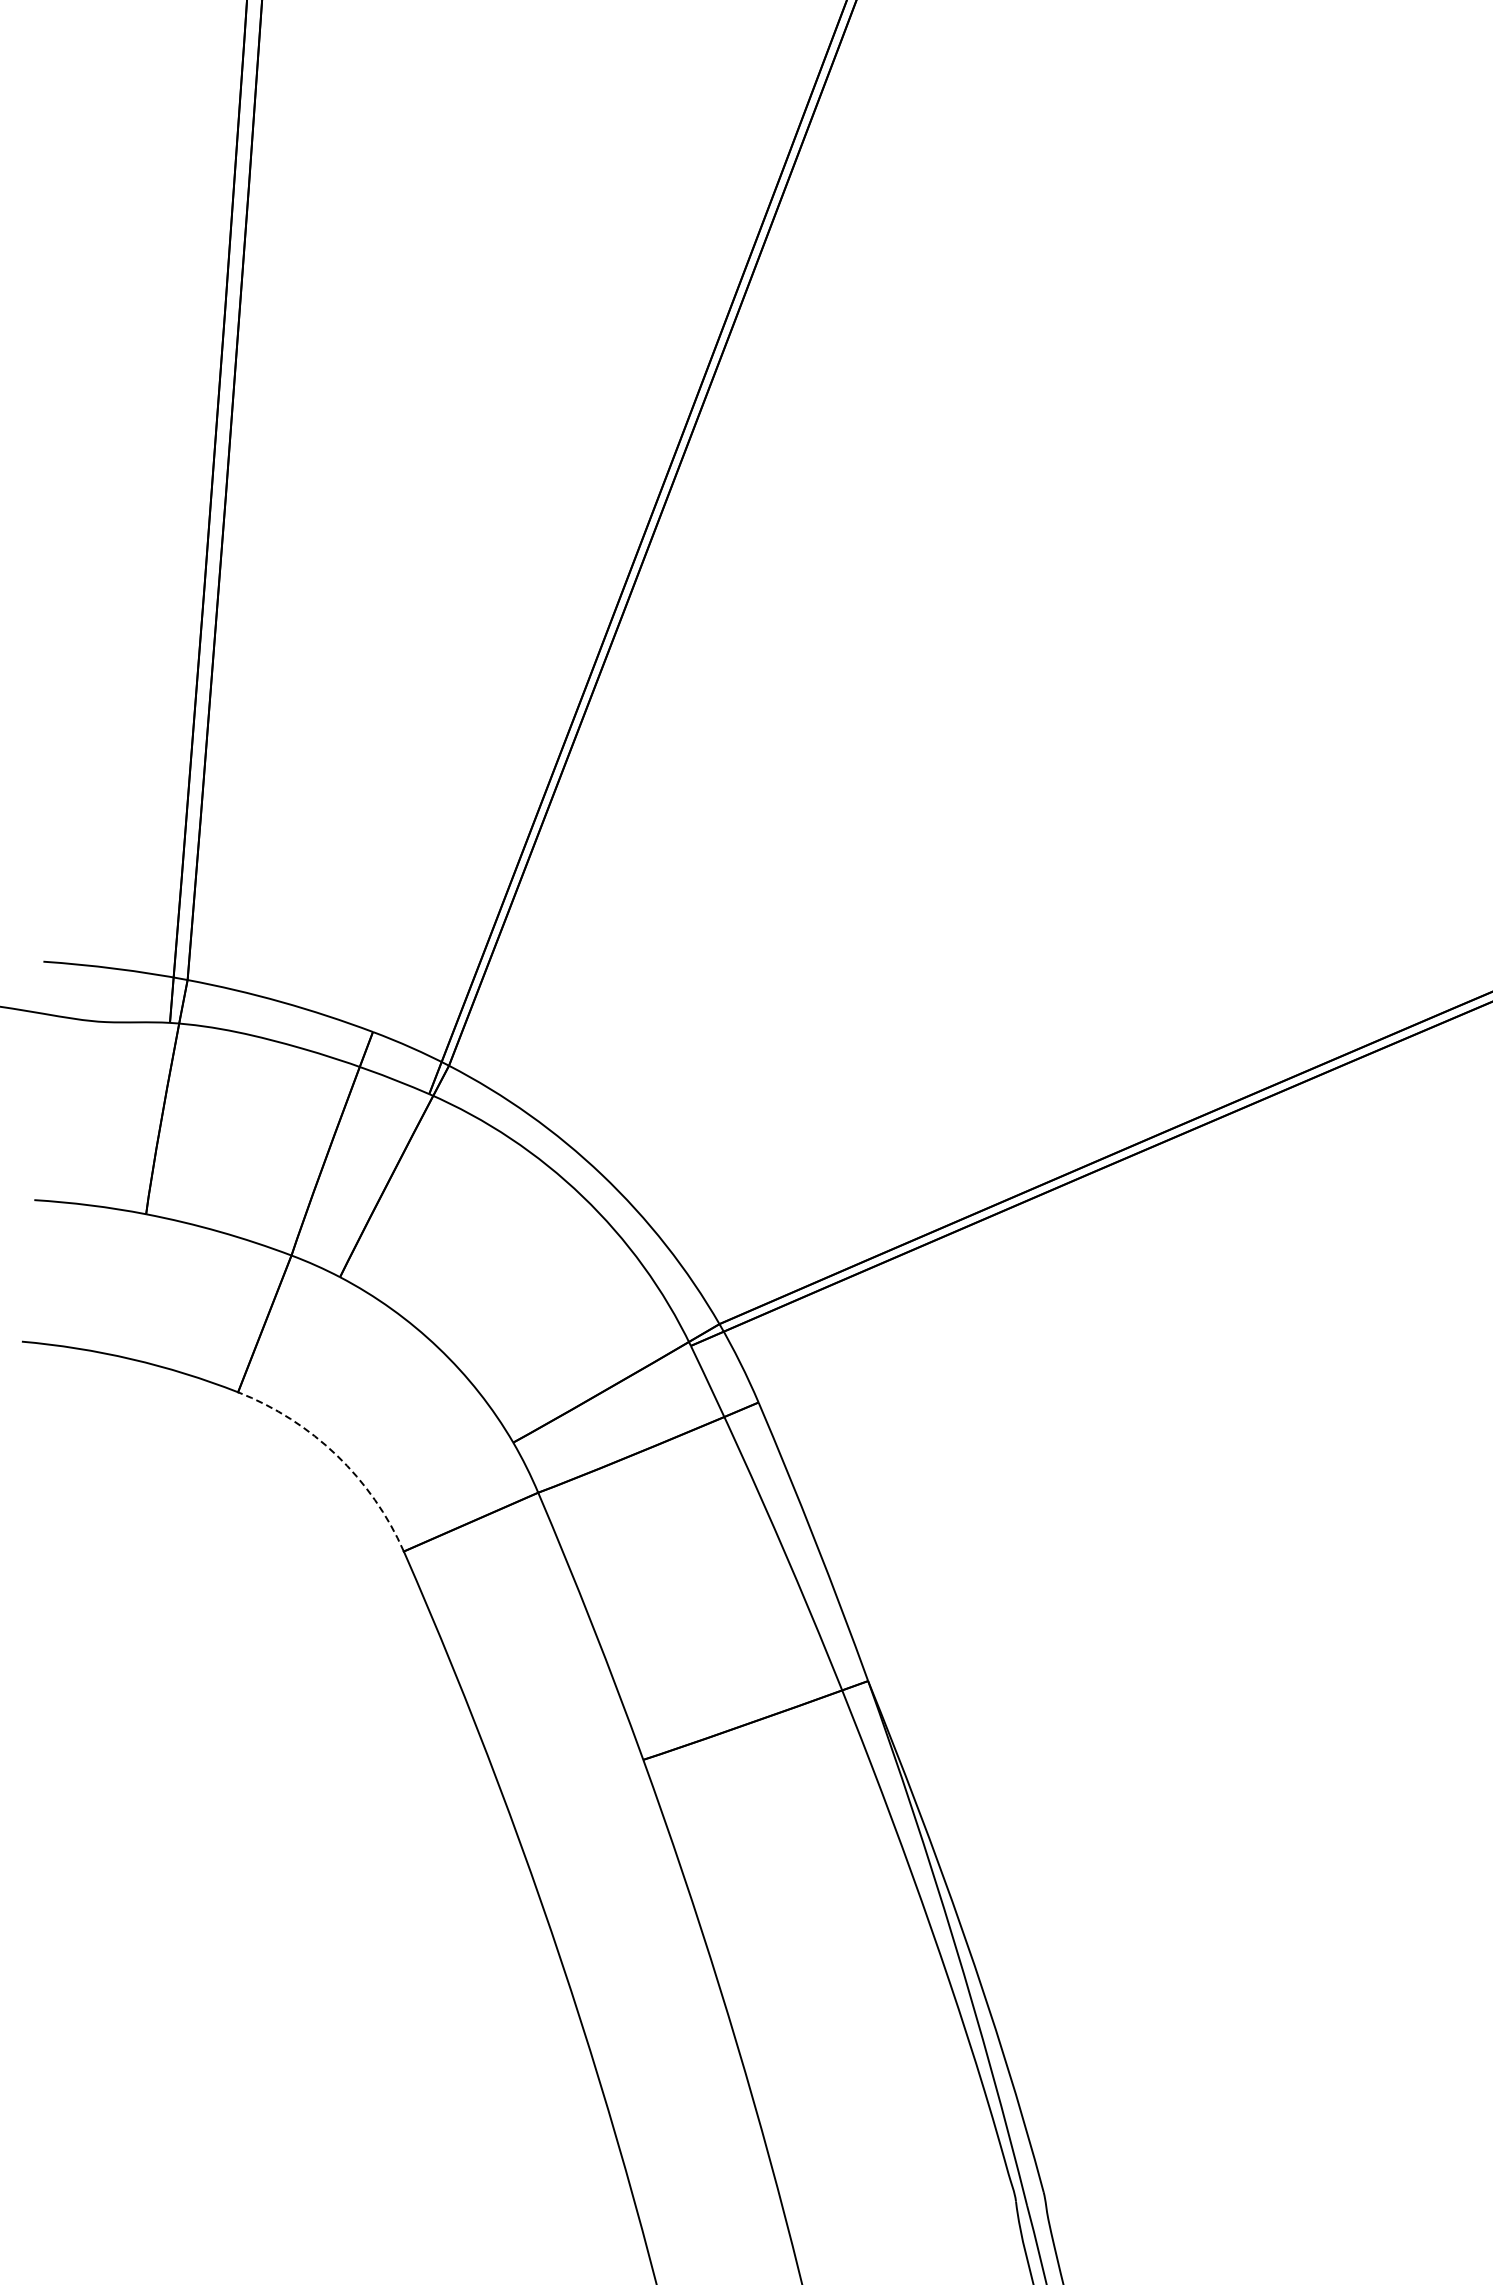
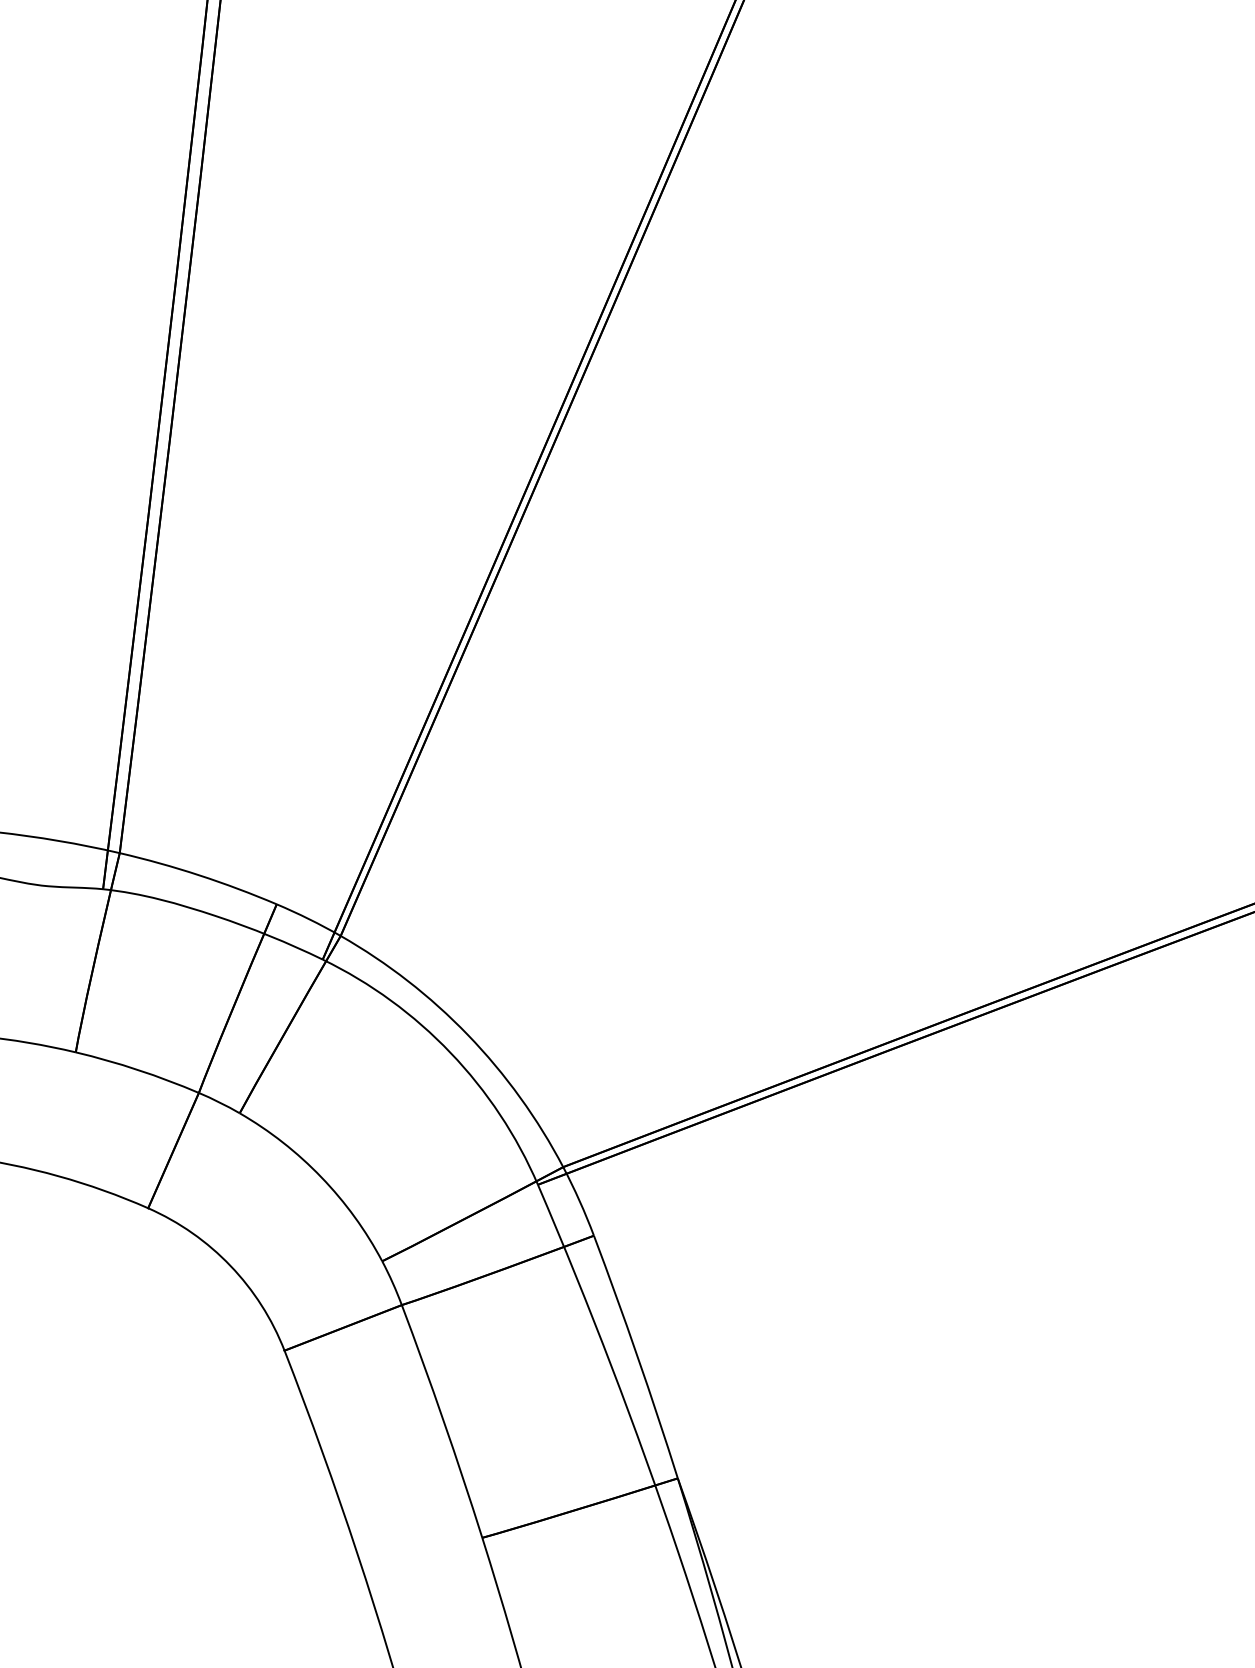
arc: (336, 1455) -> (230, 1265), dashed -> solid

